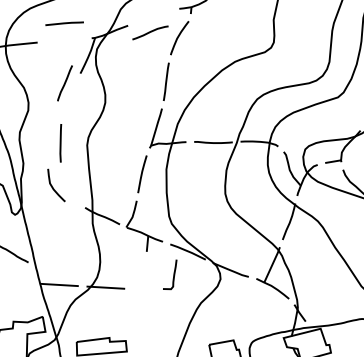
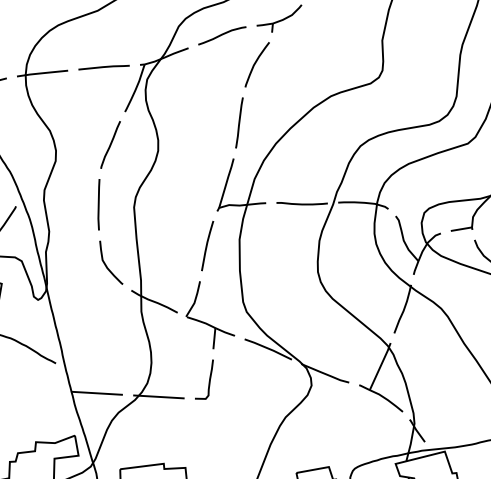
line: (64, 23) -> (103, 67), moved
curve: (150, 32) -> (222, 35), moved
line: (64, 83) -> (110, 144), moved
curve: (52, 186) -> (106, 264), moved
curve: (173, 276) -> (208, 381), moved

